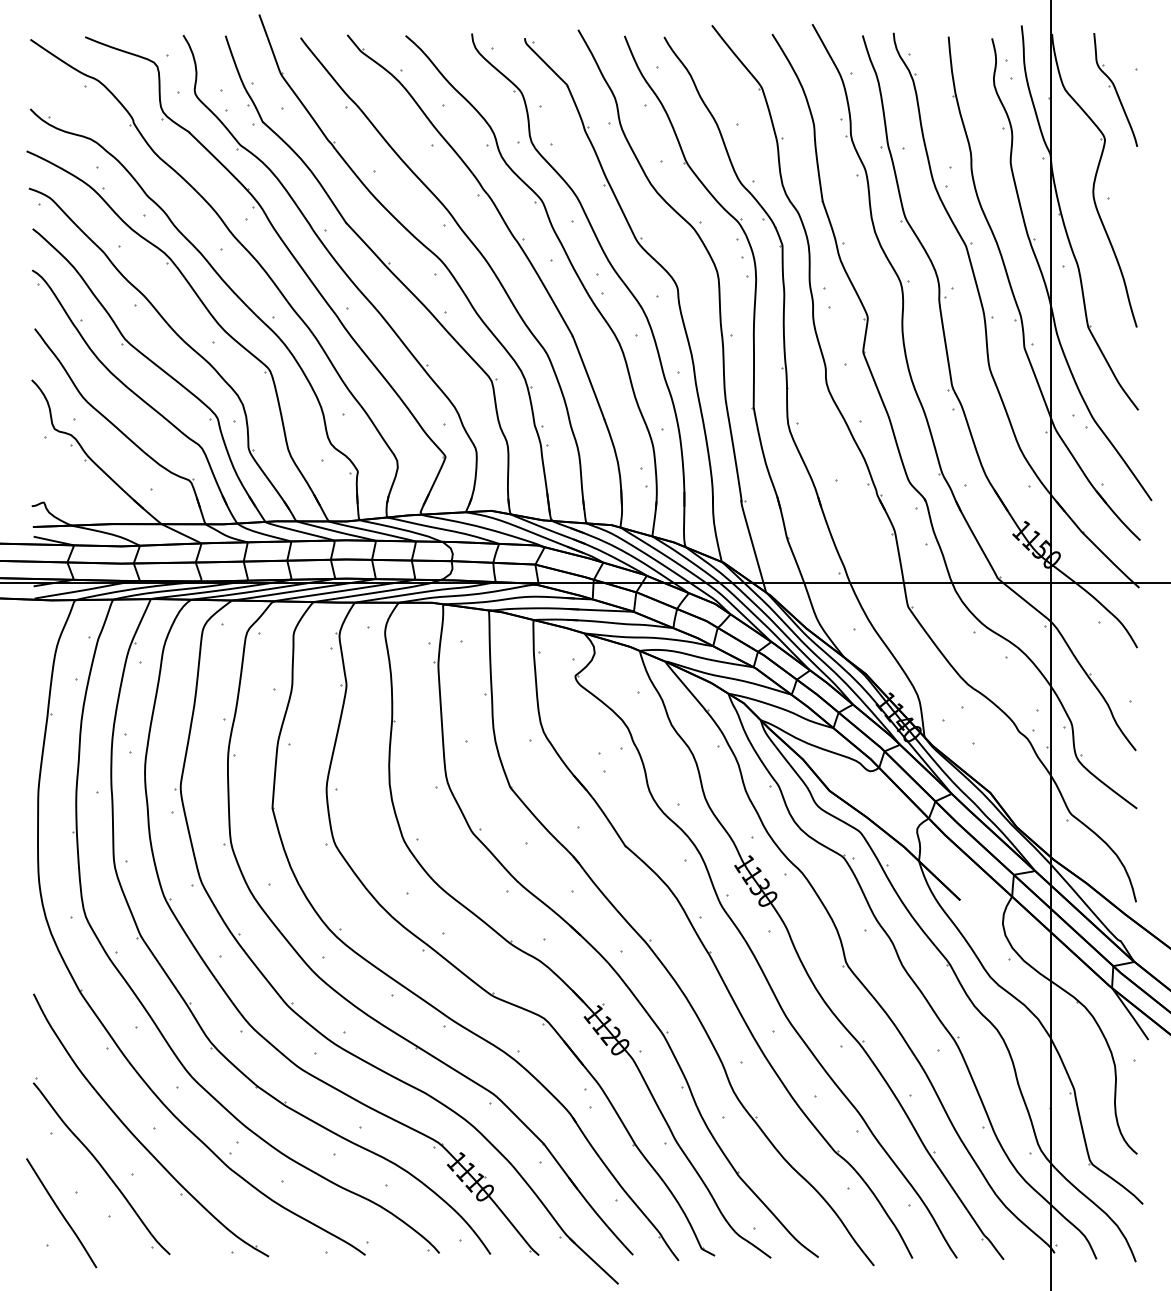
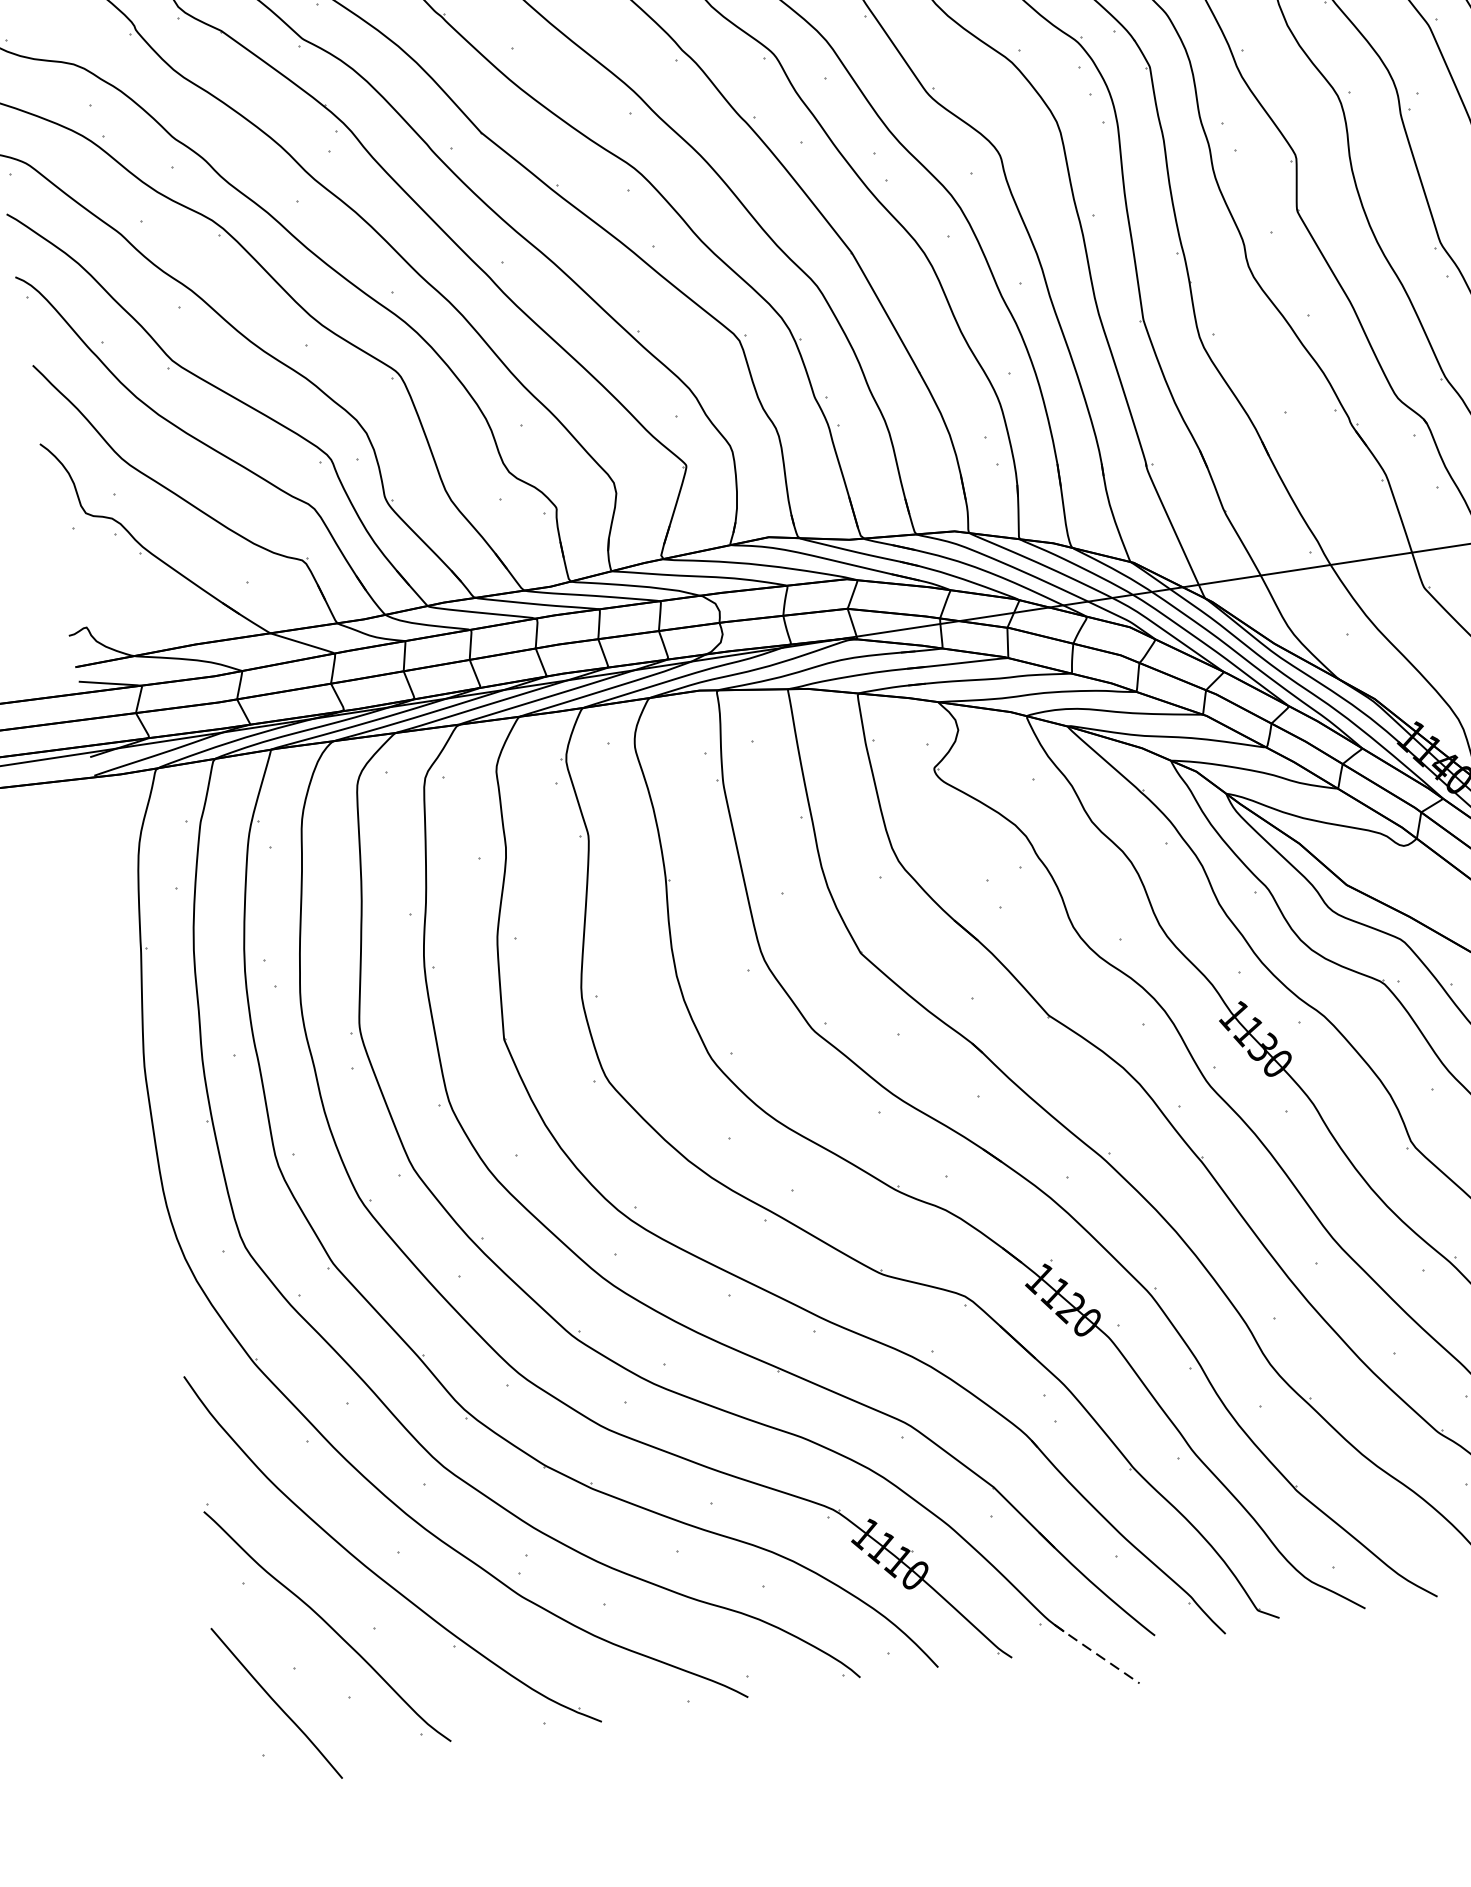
line: (593, 1260) -> (1095, 1653), solid -> dashed

